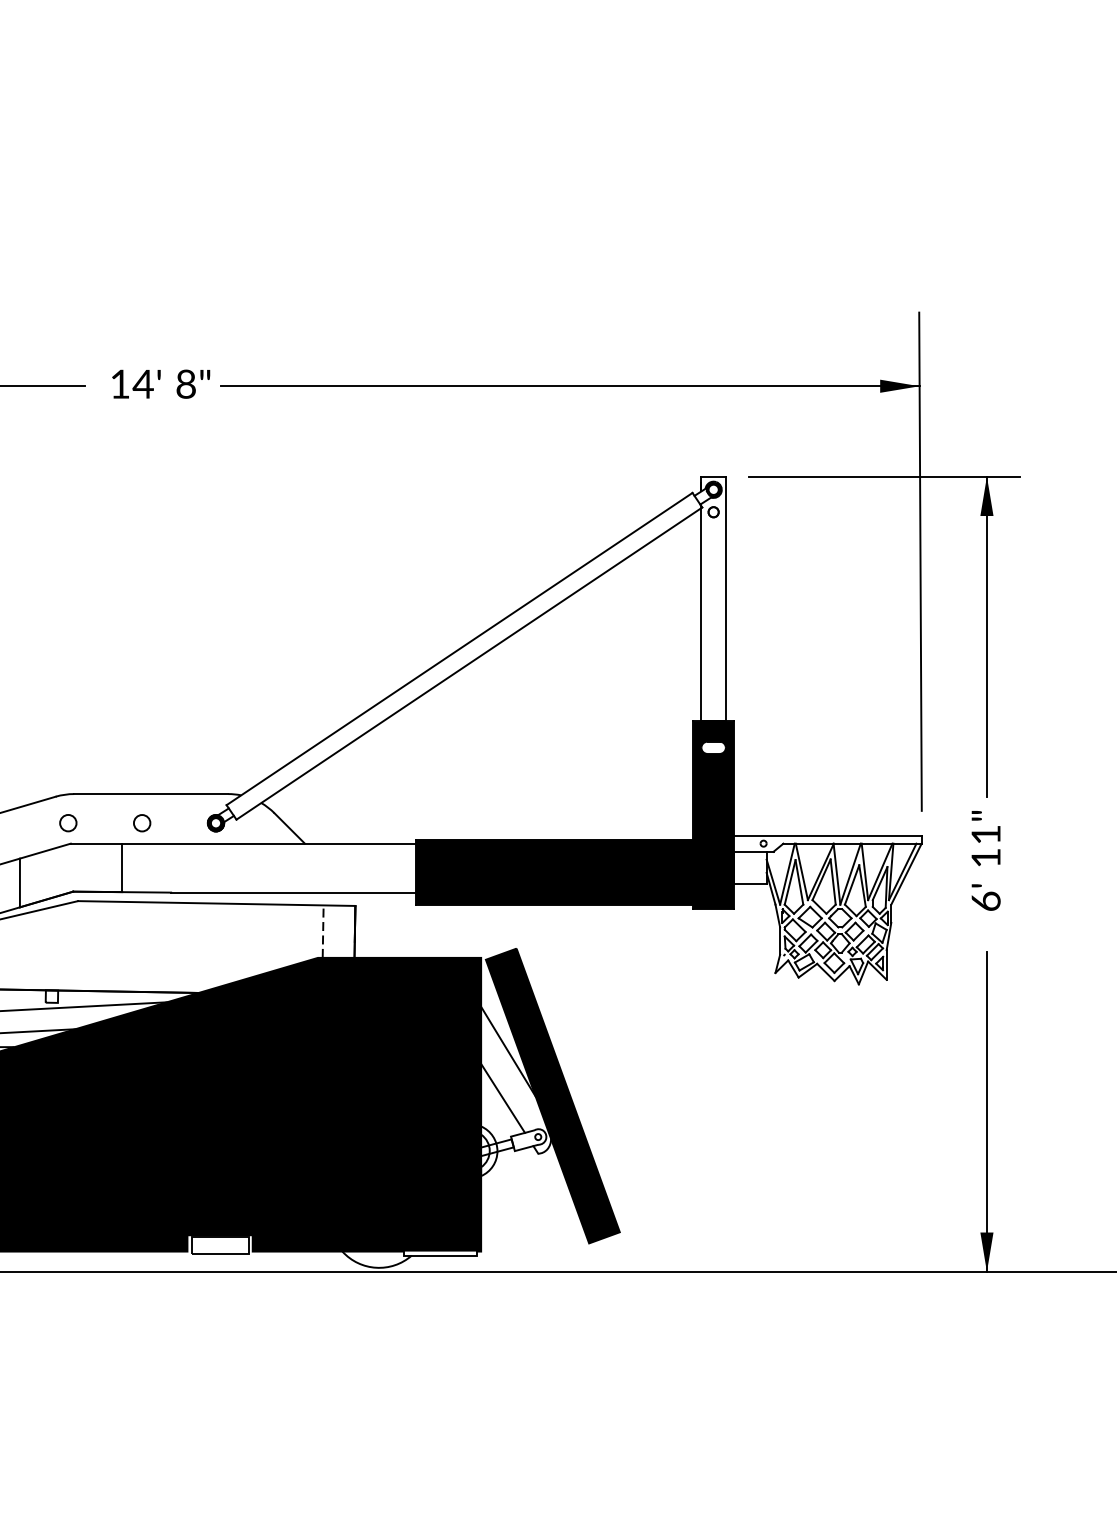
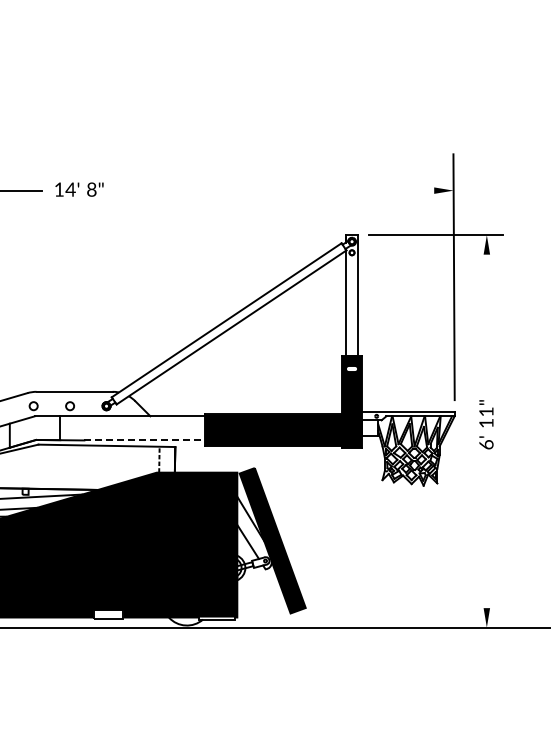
line: (568, 385) -> (280, 190), removed
line: (986, 637) -> (486, 314), removed
line: (294, 892) -> (145, 440), solid -> dashed
line: (986, 1111) -> (486, 548), removed

